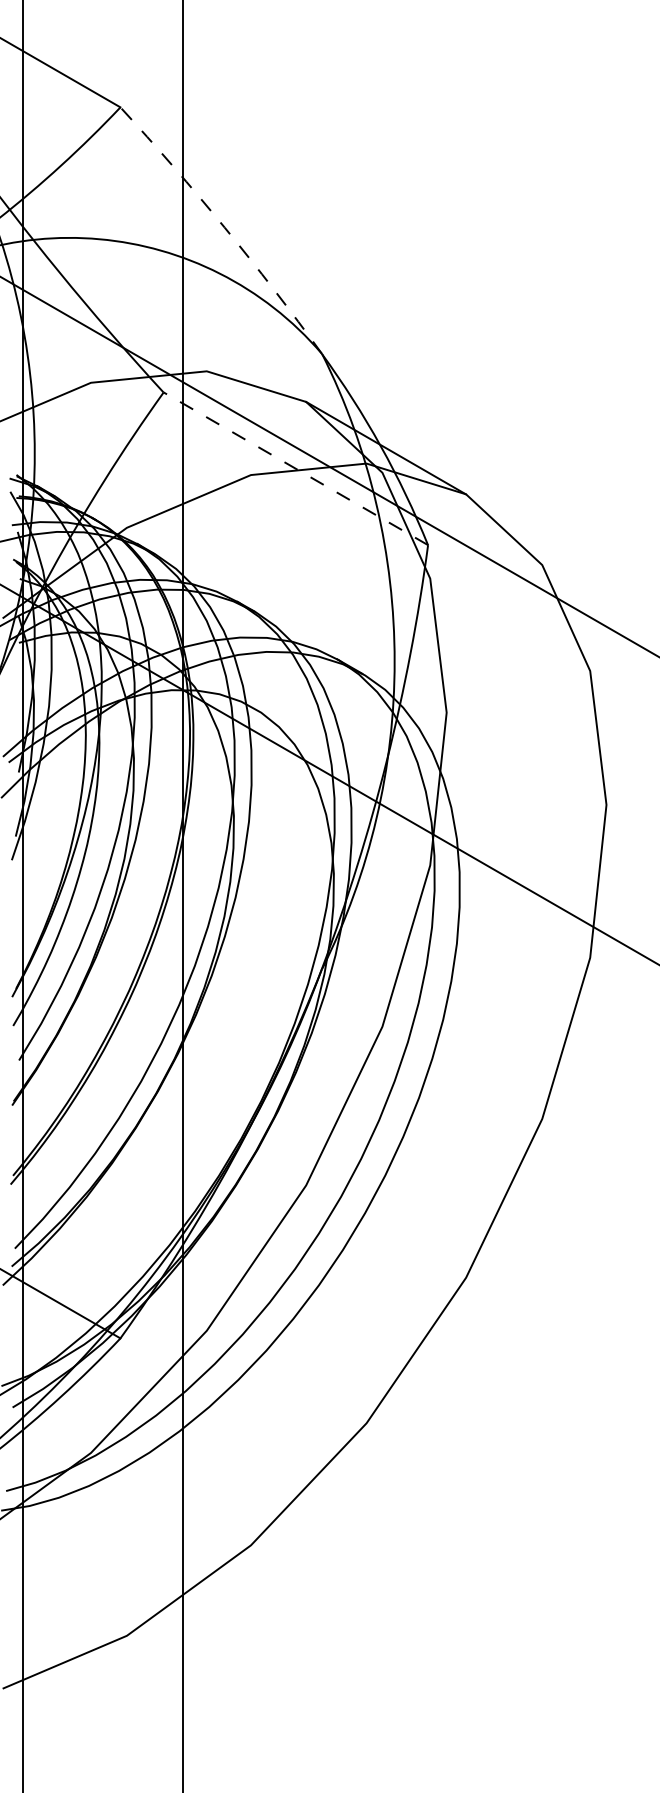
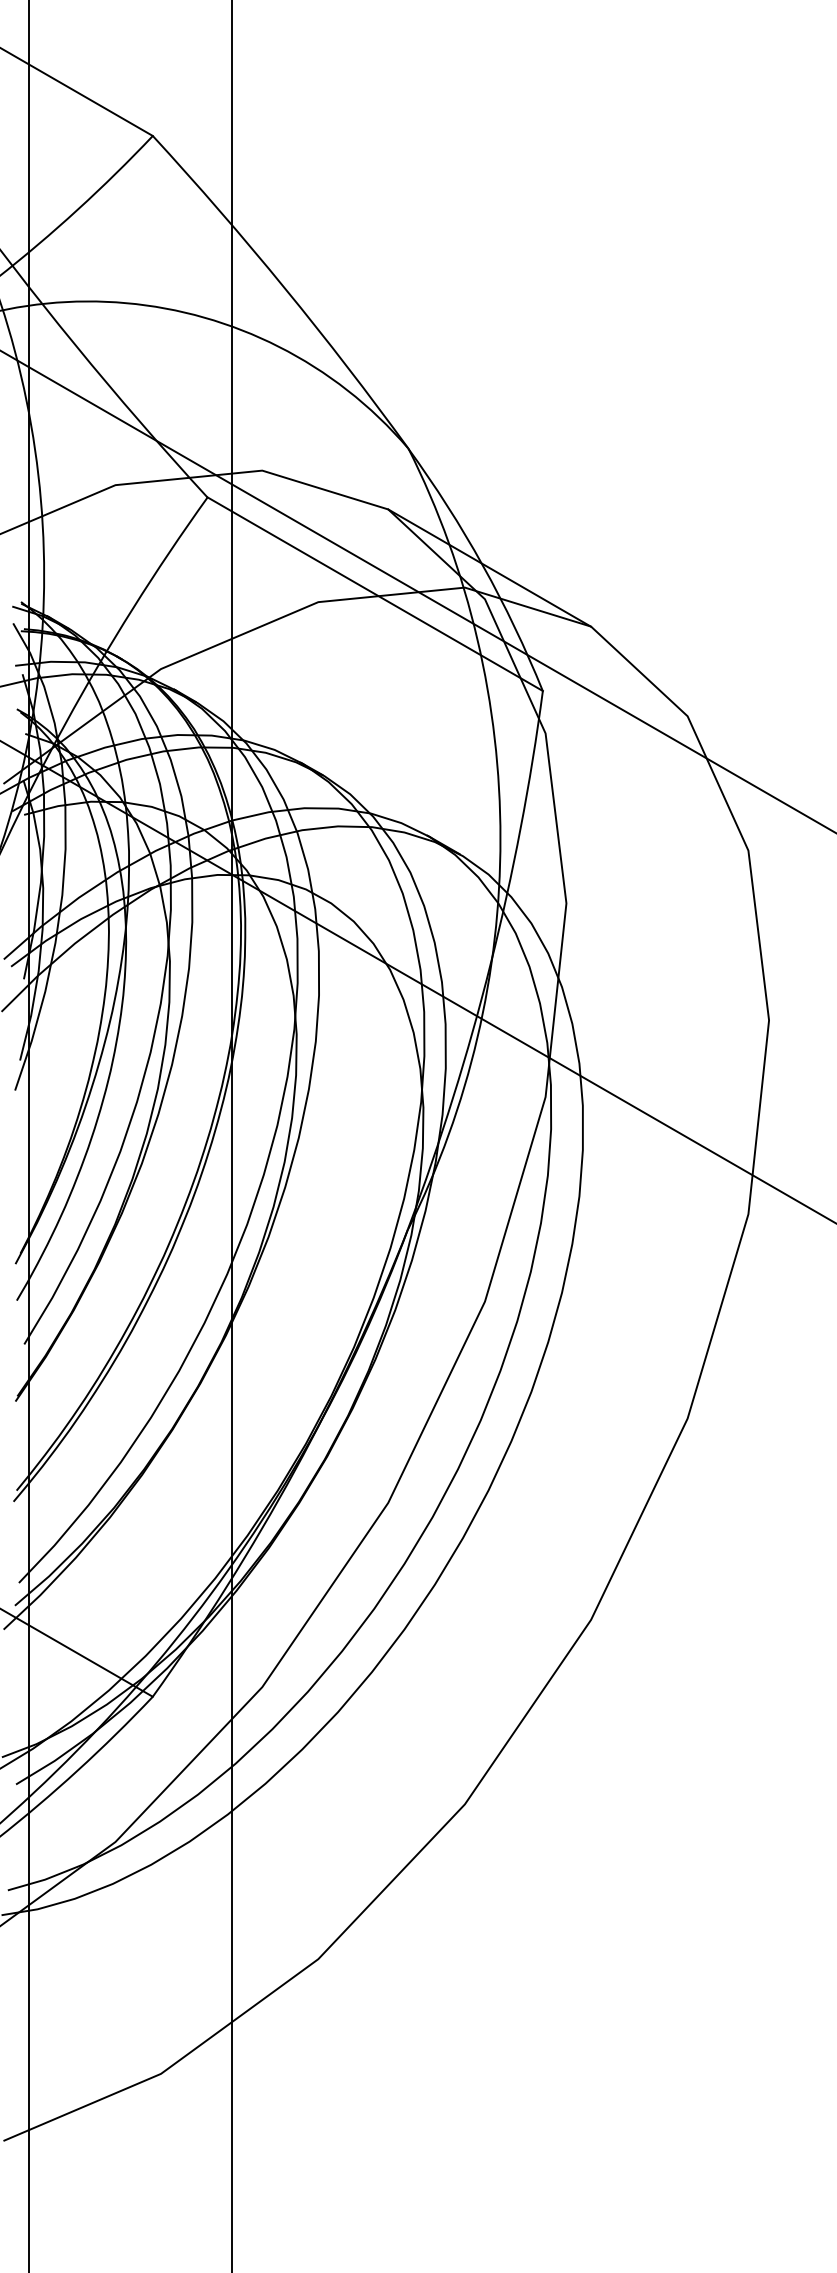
arc: (224, 227) -> (284, 288), dashed -> solid
line: (295, 468) -> (374, 593), dashed -> solid

